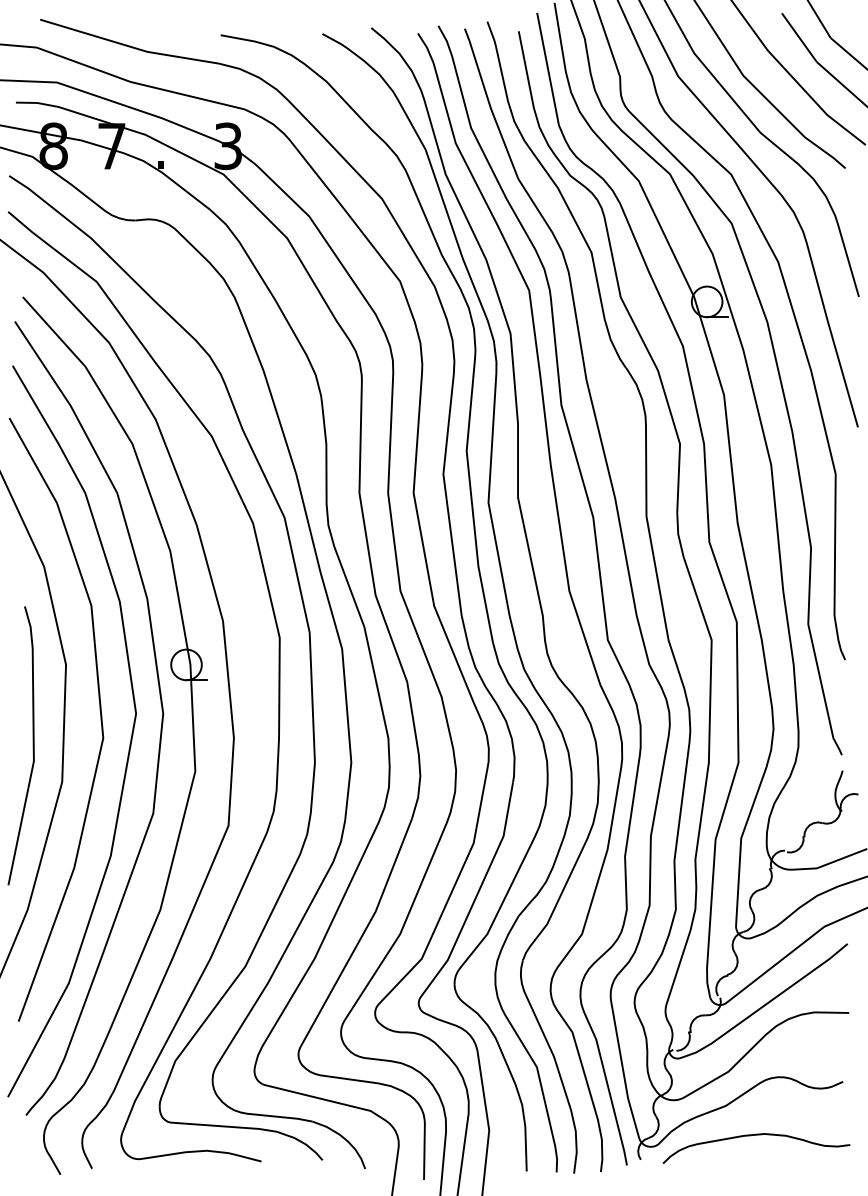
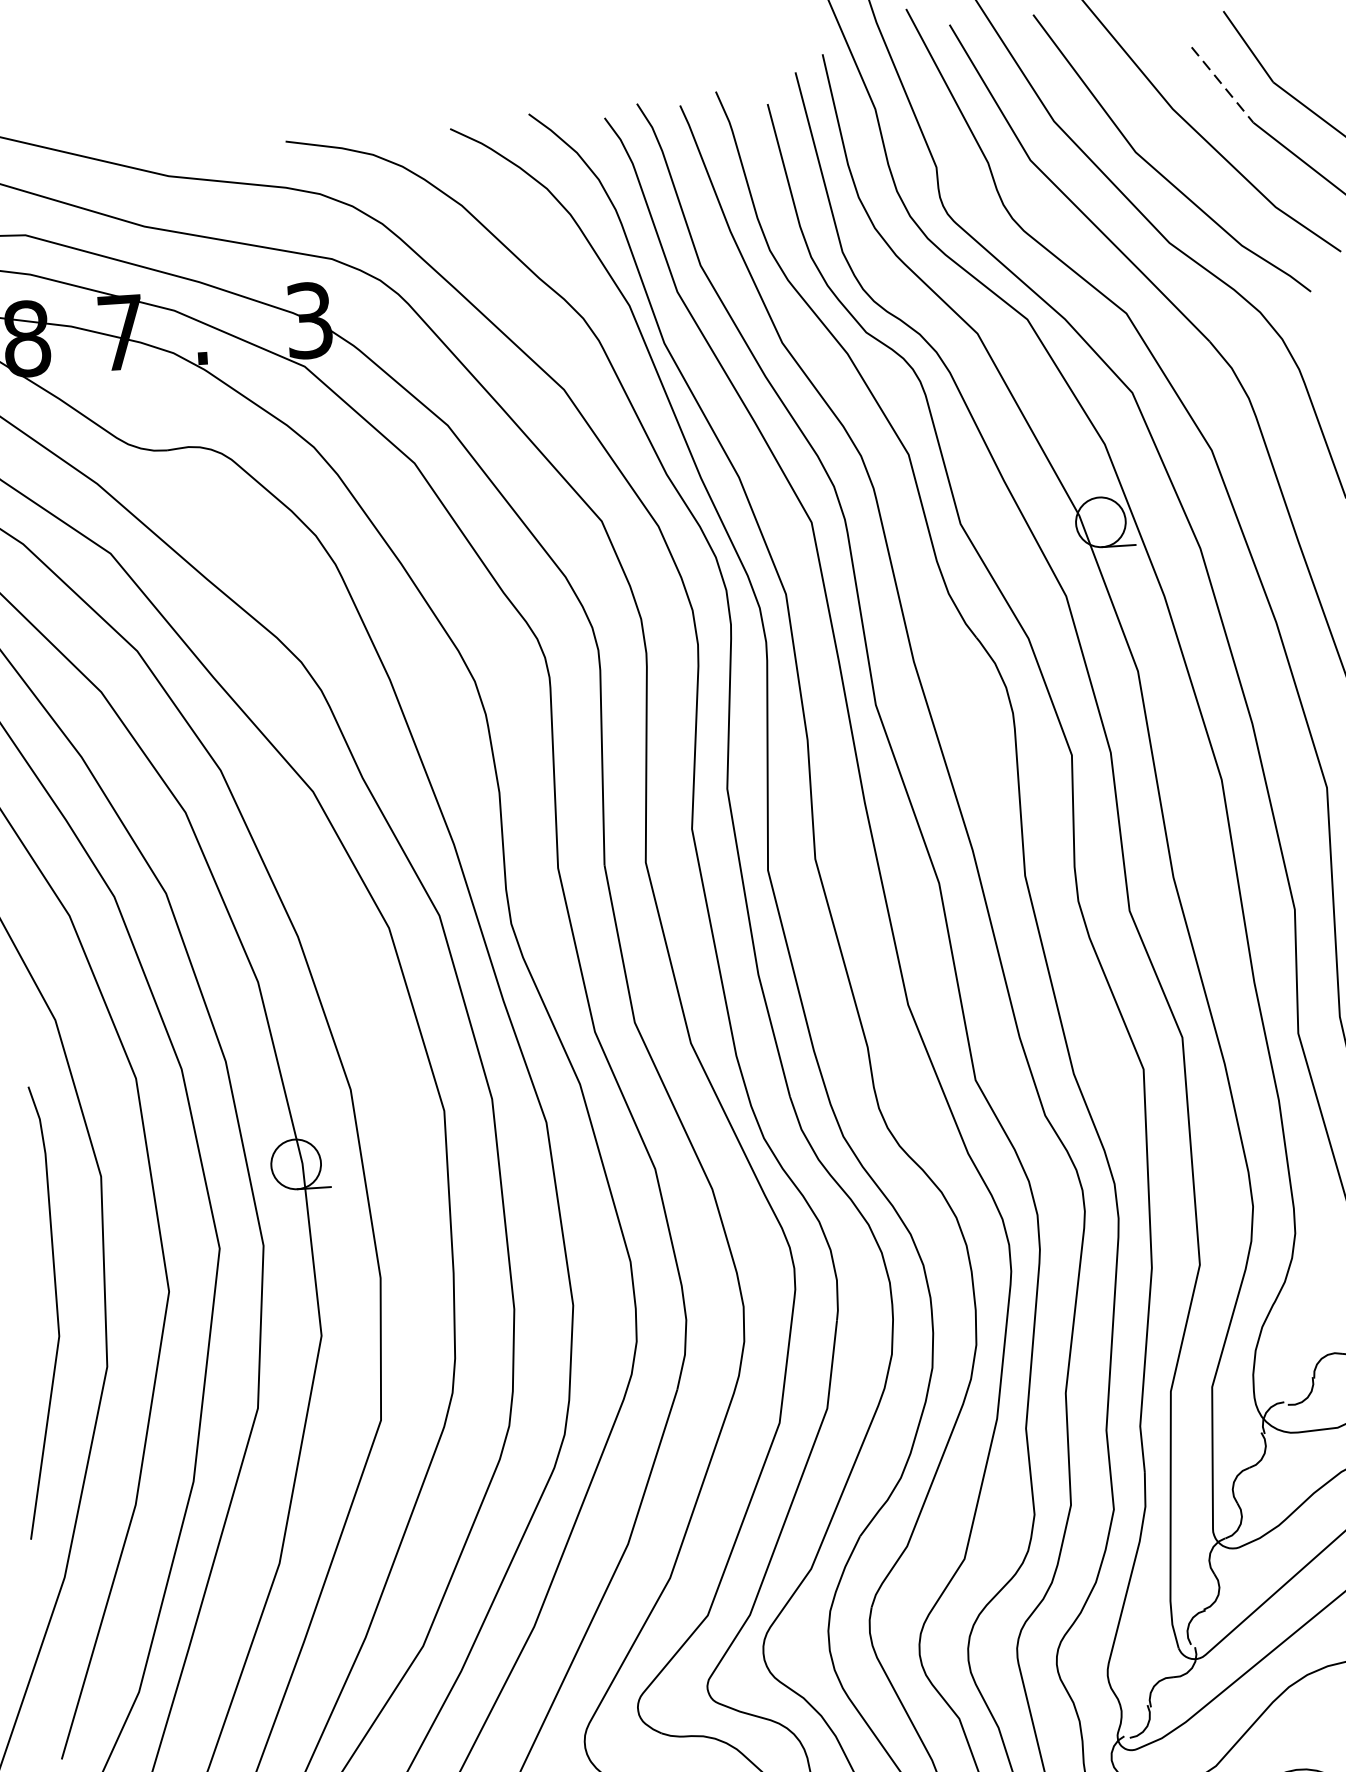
line: (799, 37) -> (1222, 84), solid -> dashed

